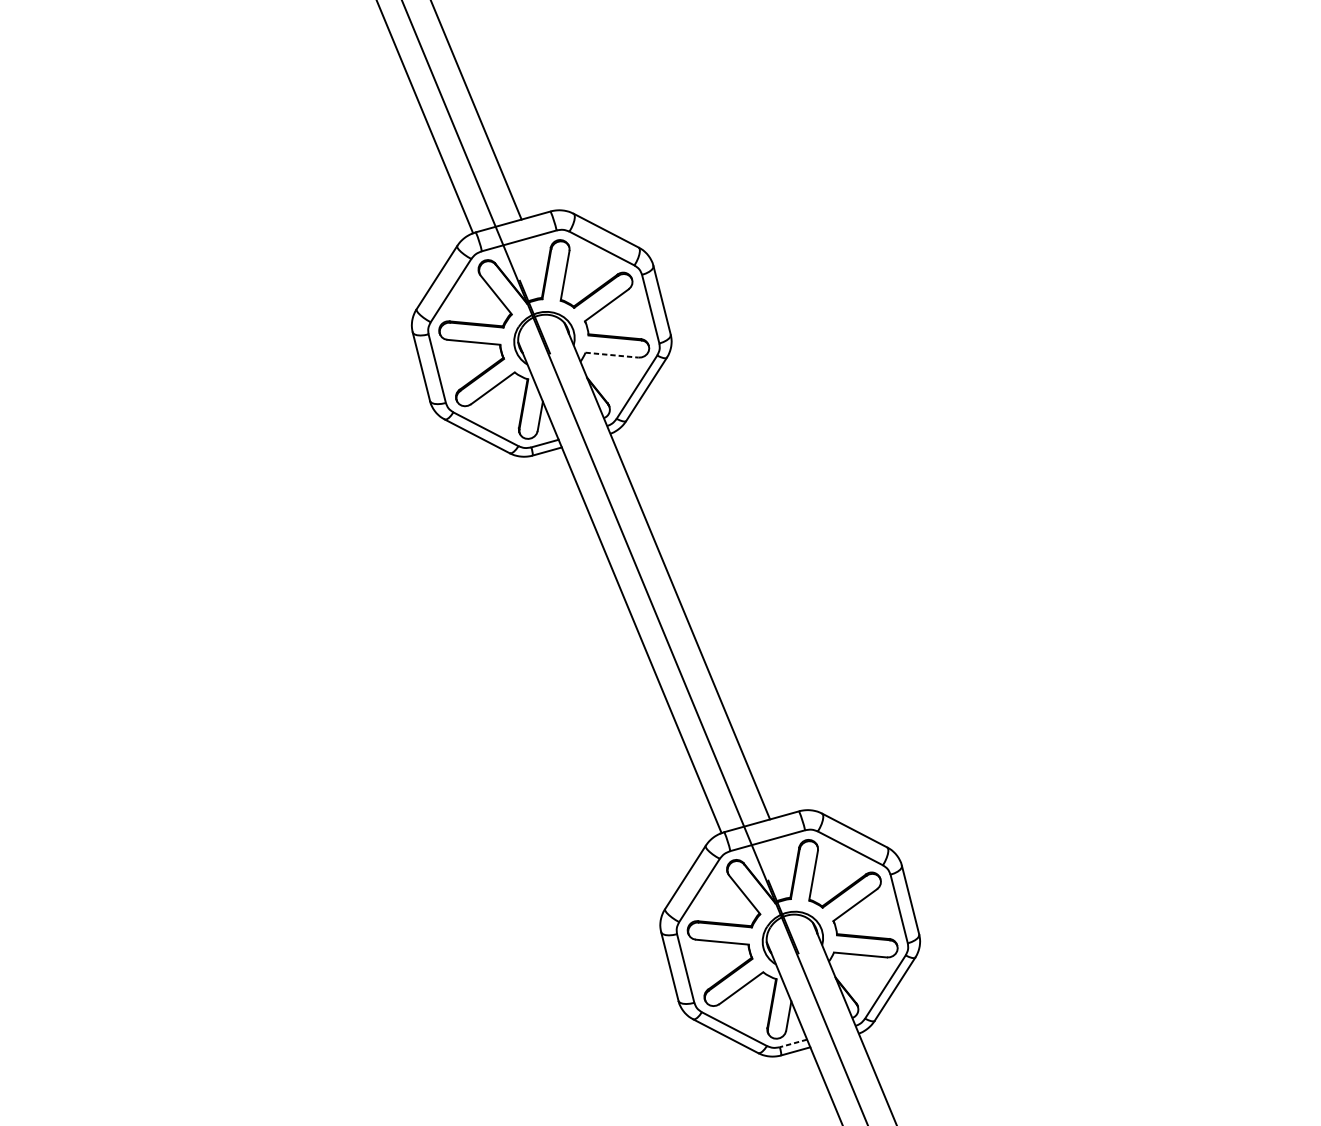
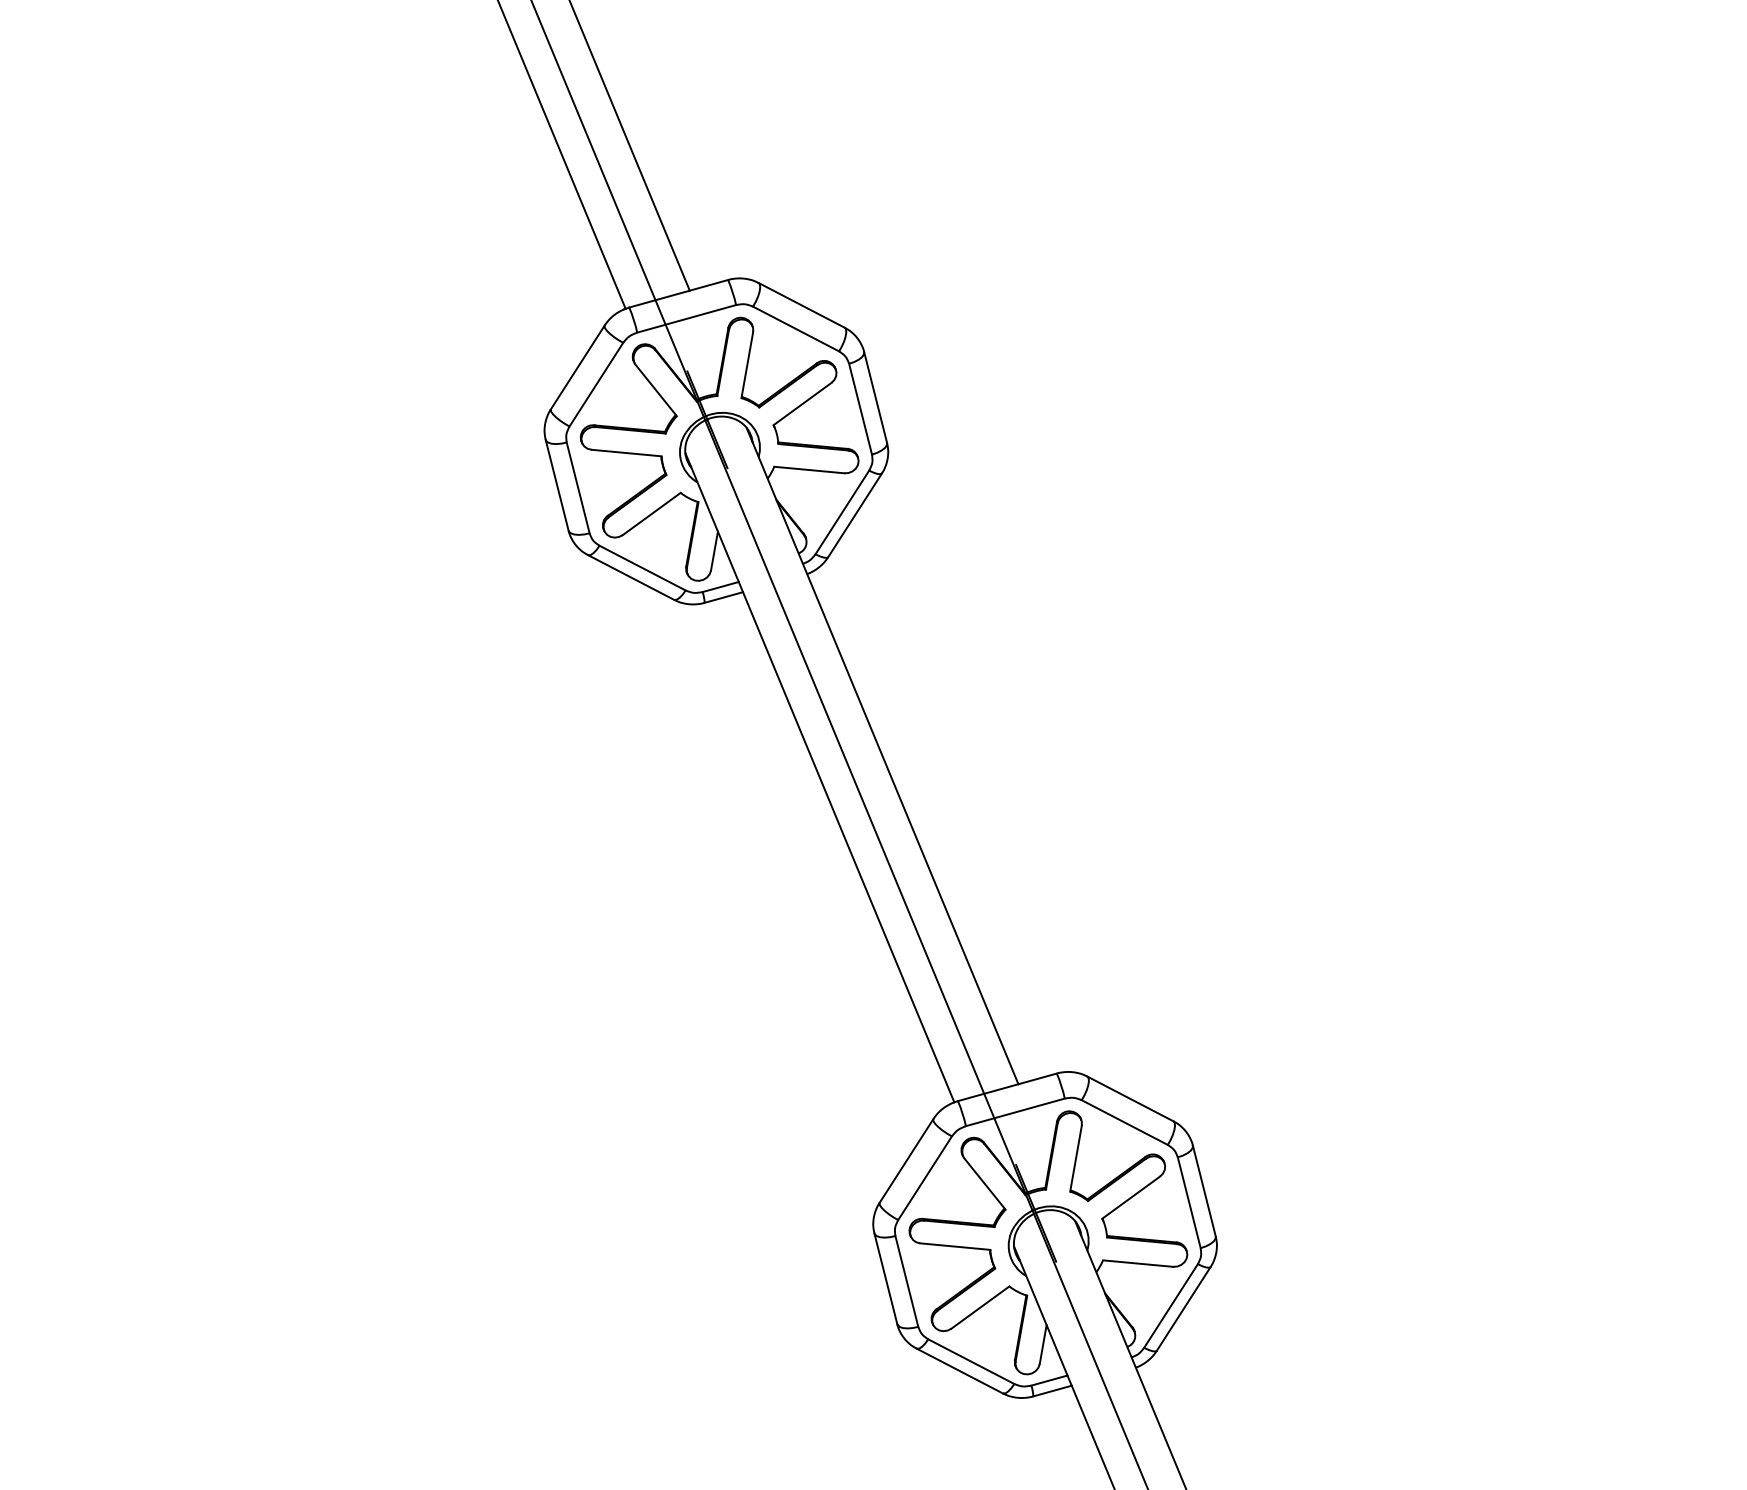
line: (612, 355) -> (809, 470), dashed -> solid
line: (793, 1043) -> (1049, 1380), dashed -> solid

